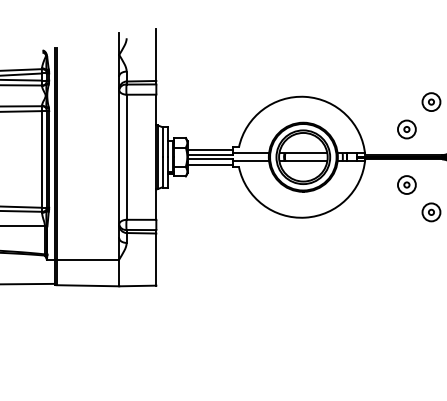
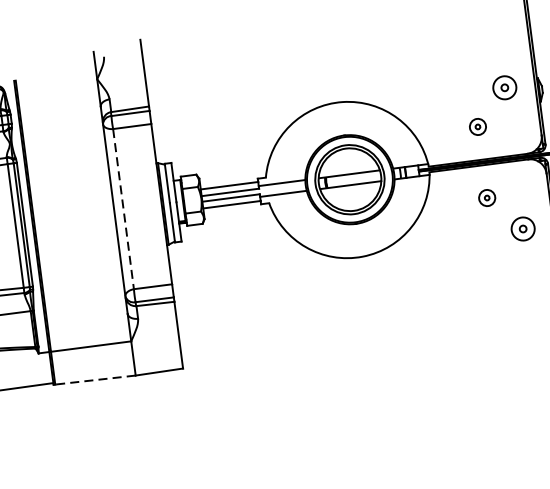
part: (406, 129) -> (477, 127), size x0.7
line: (126, 157) -> (123, 209), solid -> dashed
part: (406, 184) -> (486, 197), size x0.7
line: (87, 285) -> (94, 379), solid -> dashed

